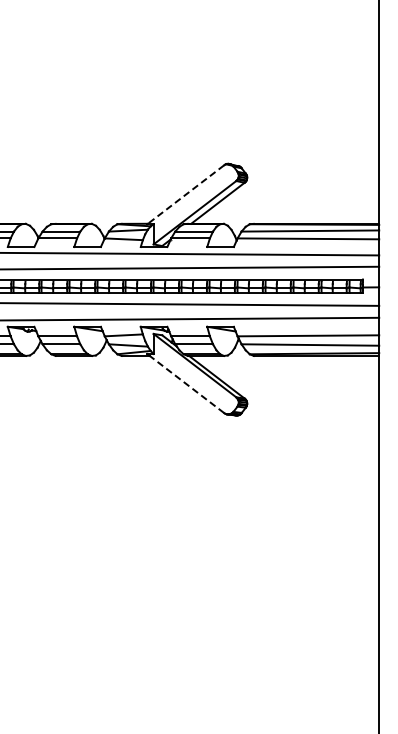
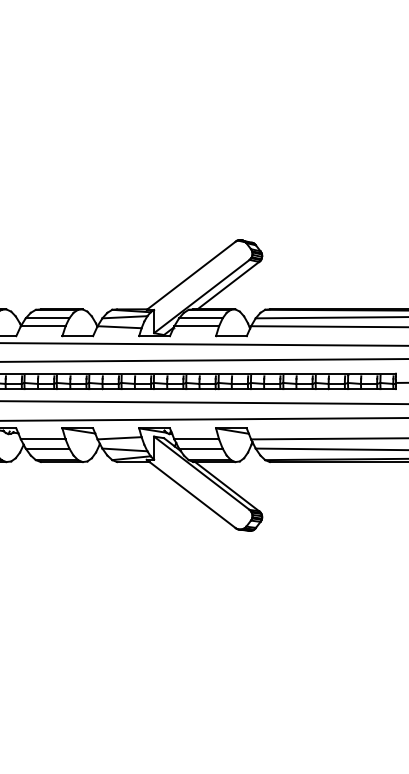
line: (185, 194) -> (190, 275), dashed -> solid
line: (187, 384) -> (193, 495), dashed -> solid

